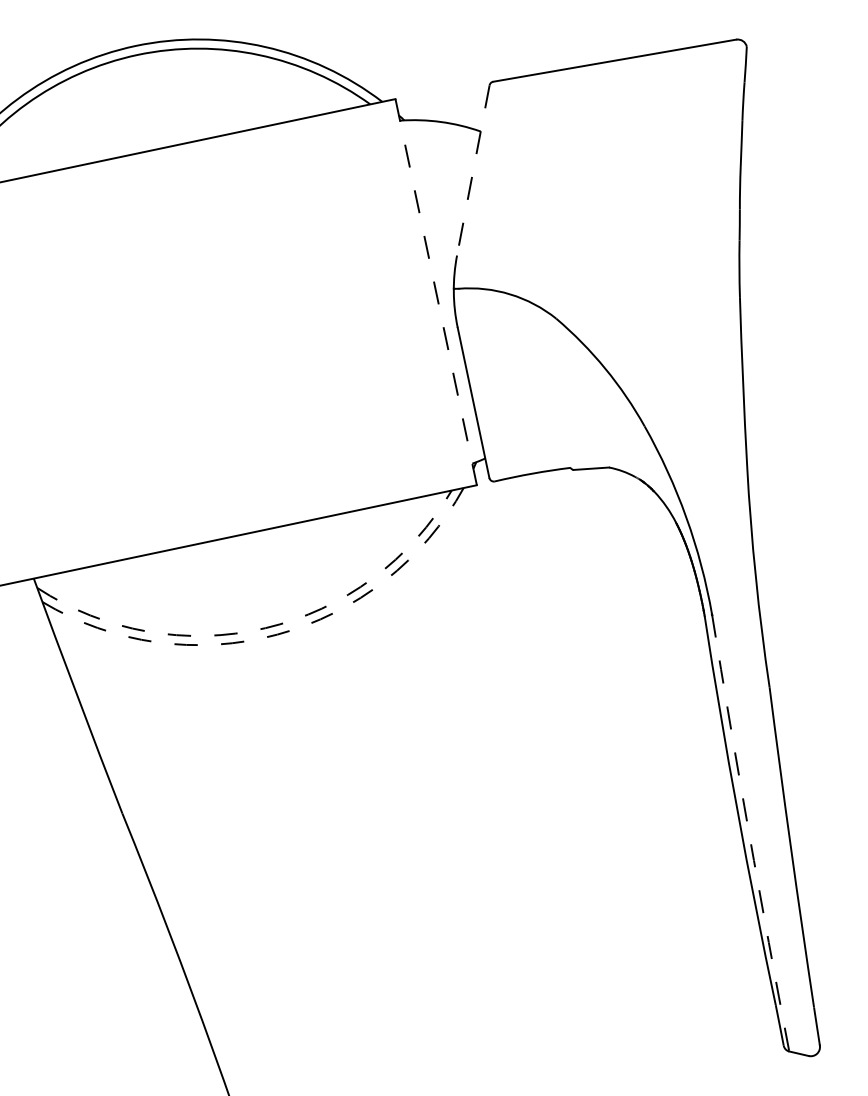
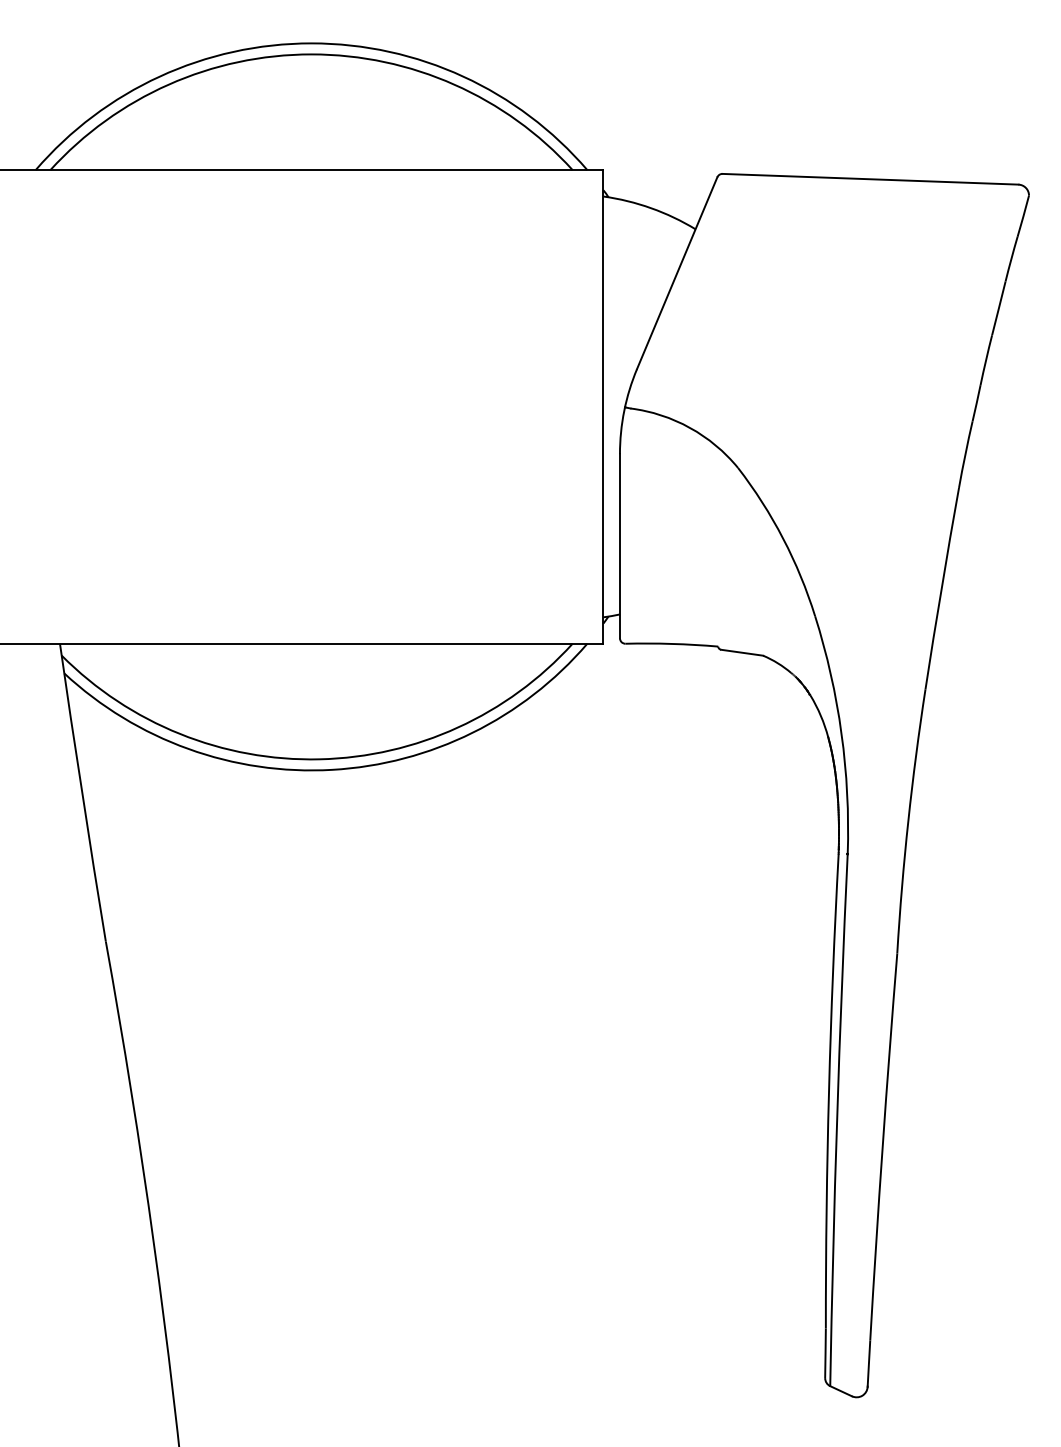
line: (473, 170) -> (677, 273), dashed -> solid
line: (436, 291) -> (603, 406), dashed -> solid
arc: (265, 628) -> (319, 759), dashed -> solid
arc: (277, 634) -> (332, 769), dashed -> solid
arc: (749, 832) -> (837, 1119), dashed -> solid

